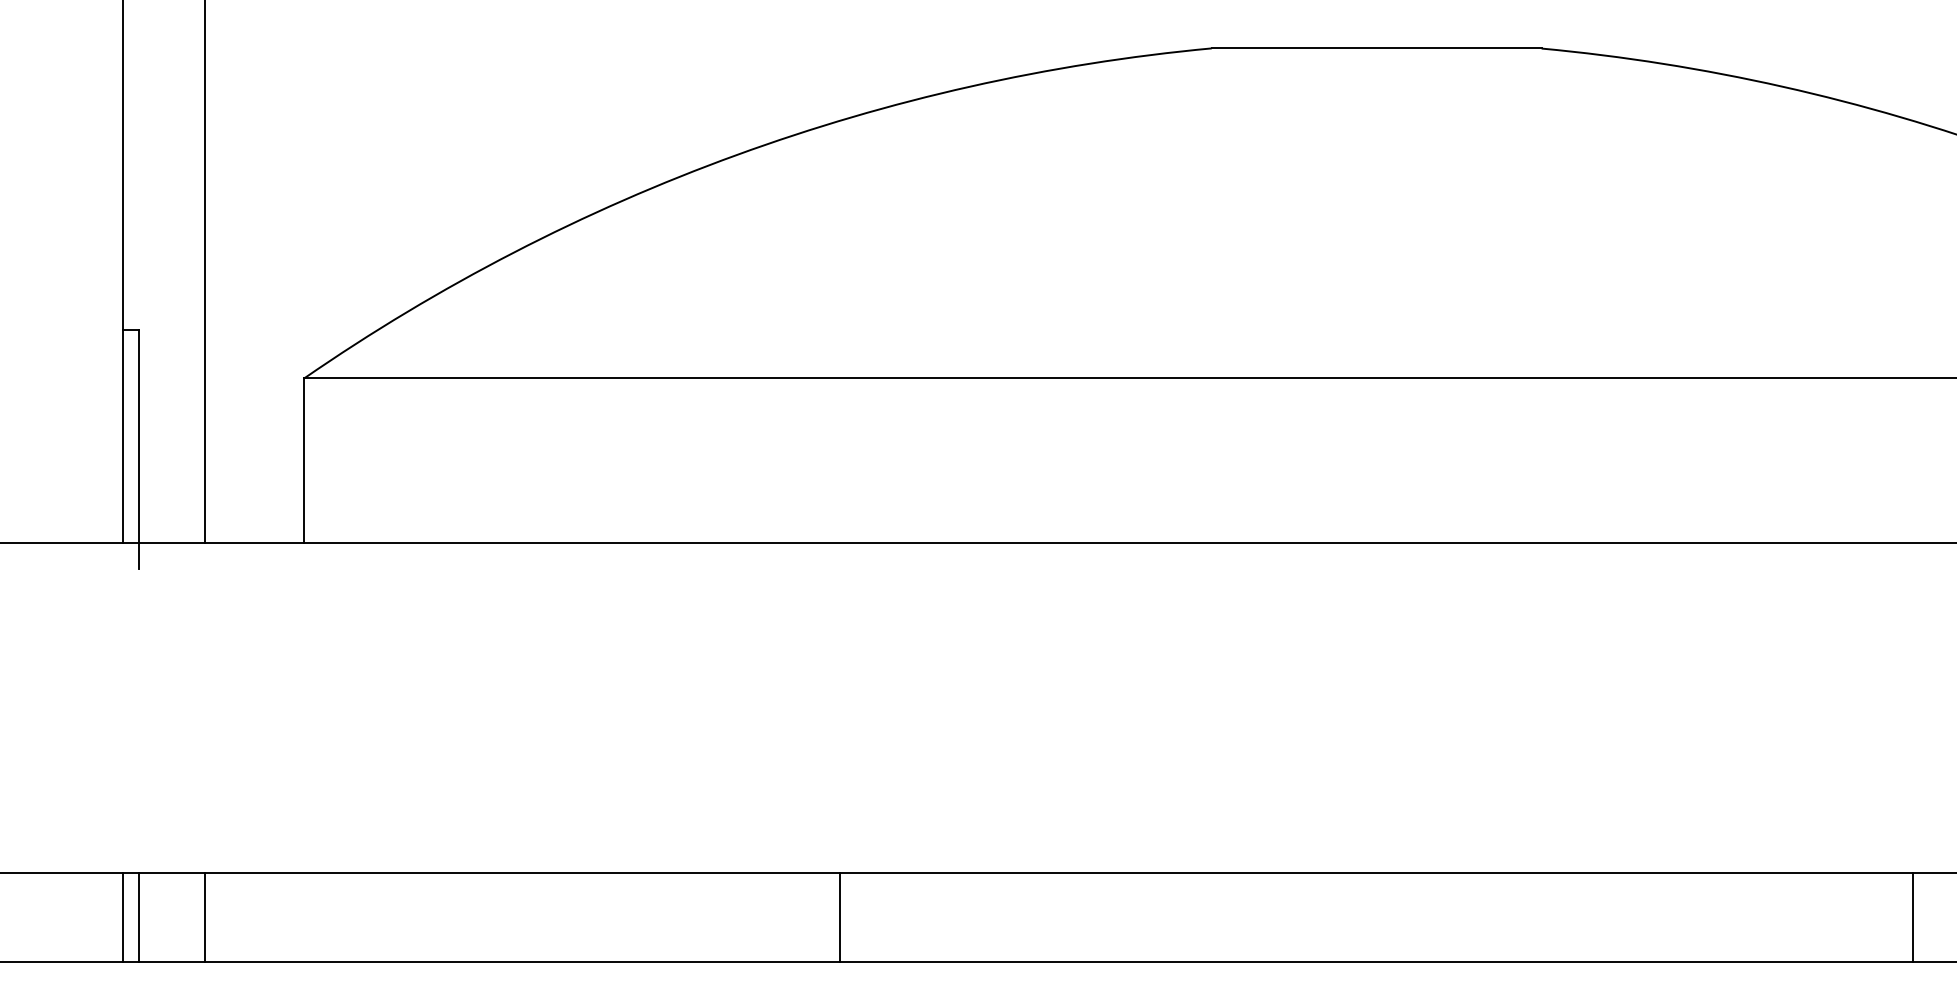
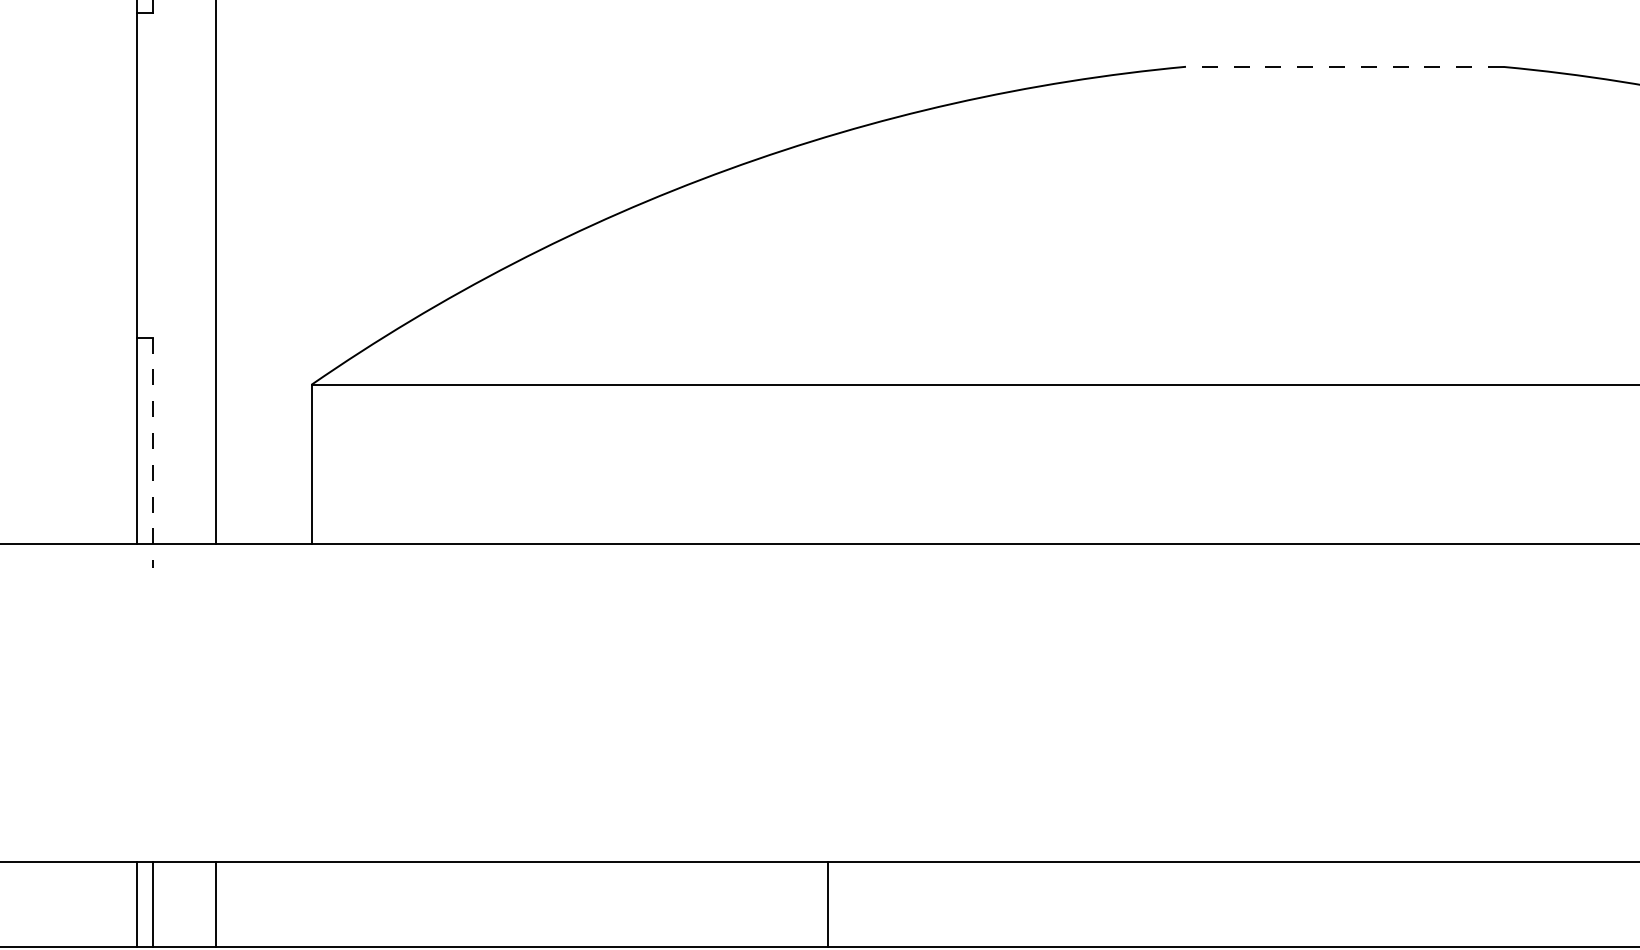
line: (1376, 48) -> (1344, 66), solid -> dashed
line: (139, 449) -> (152, 453), solid -> dashed

